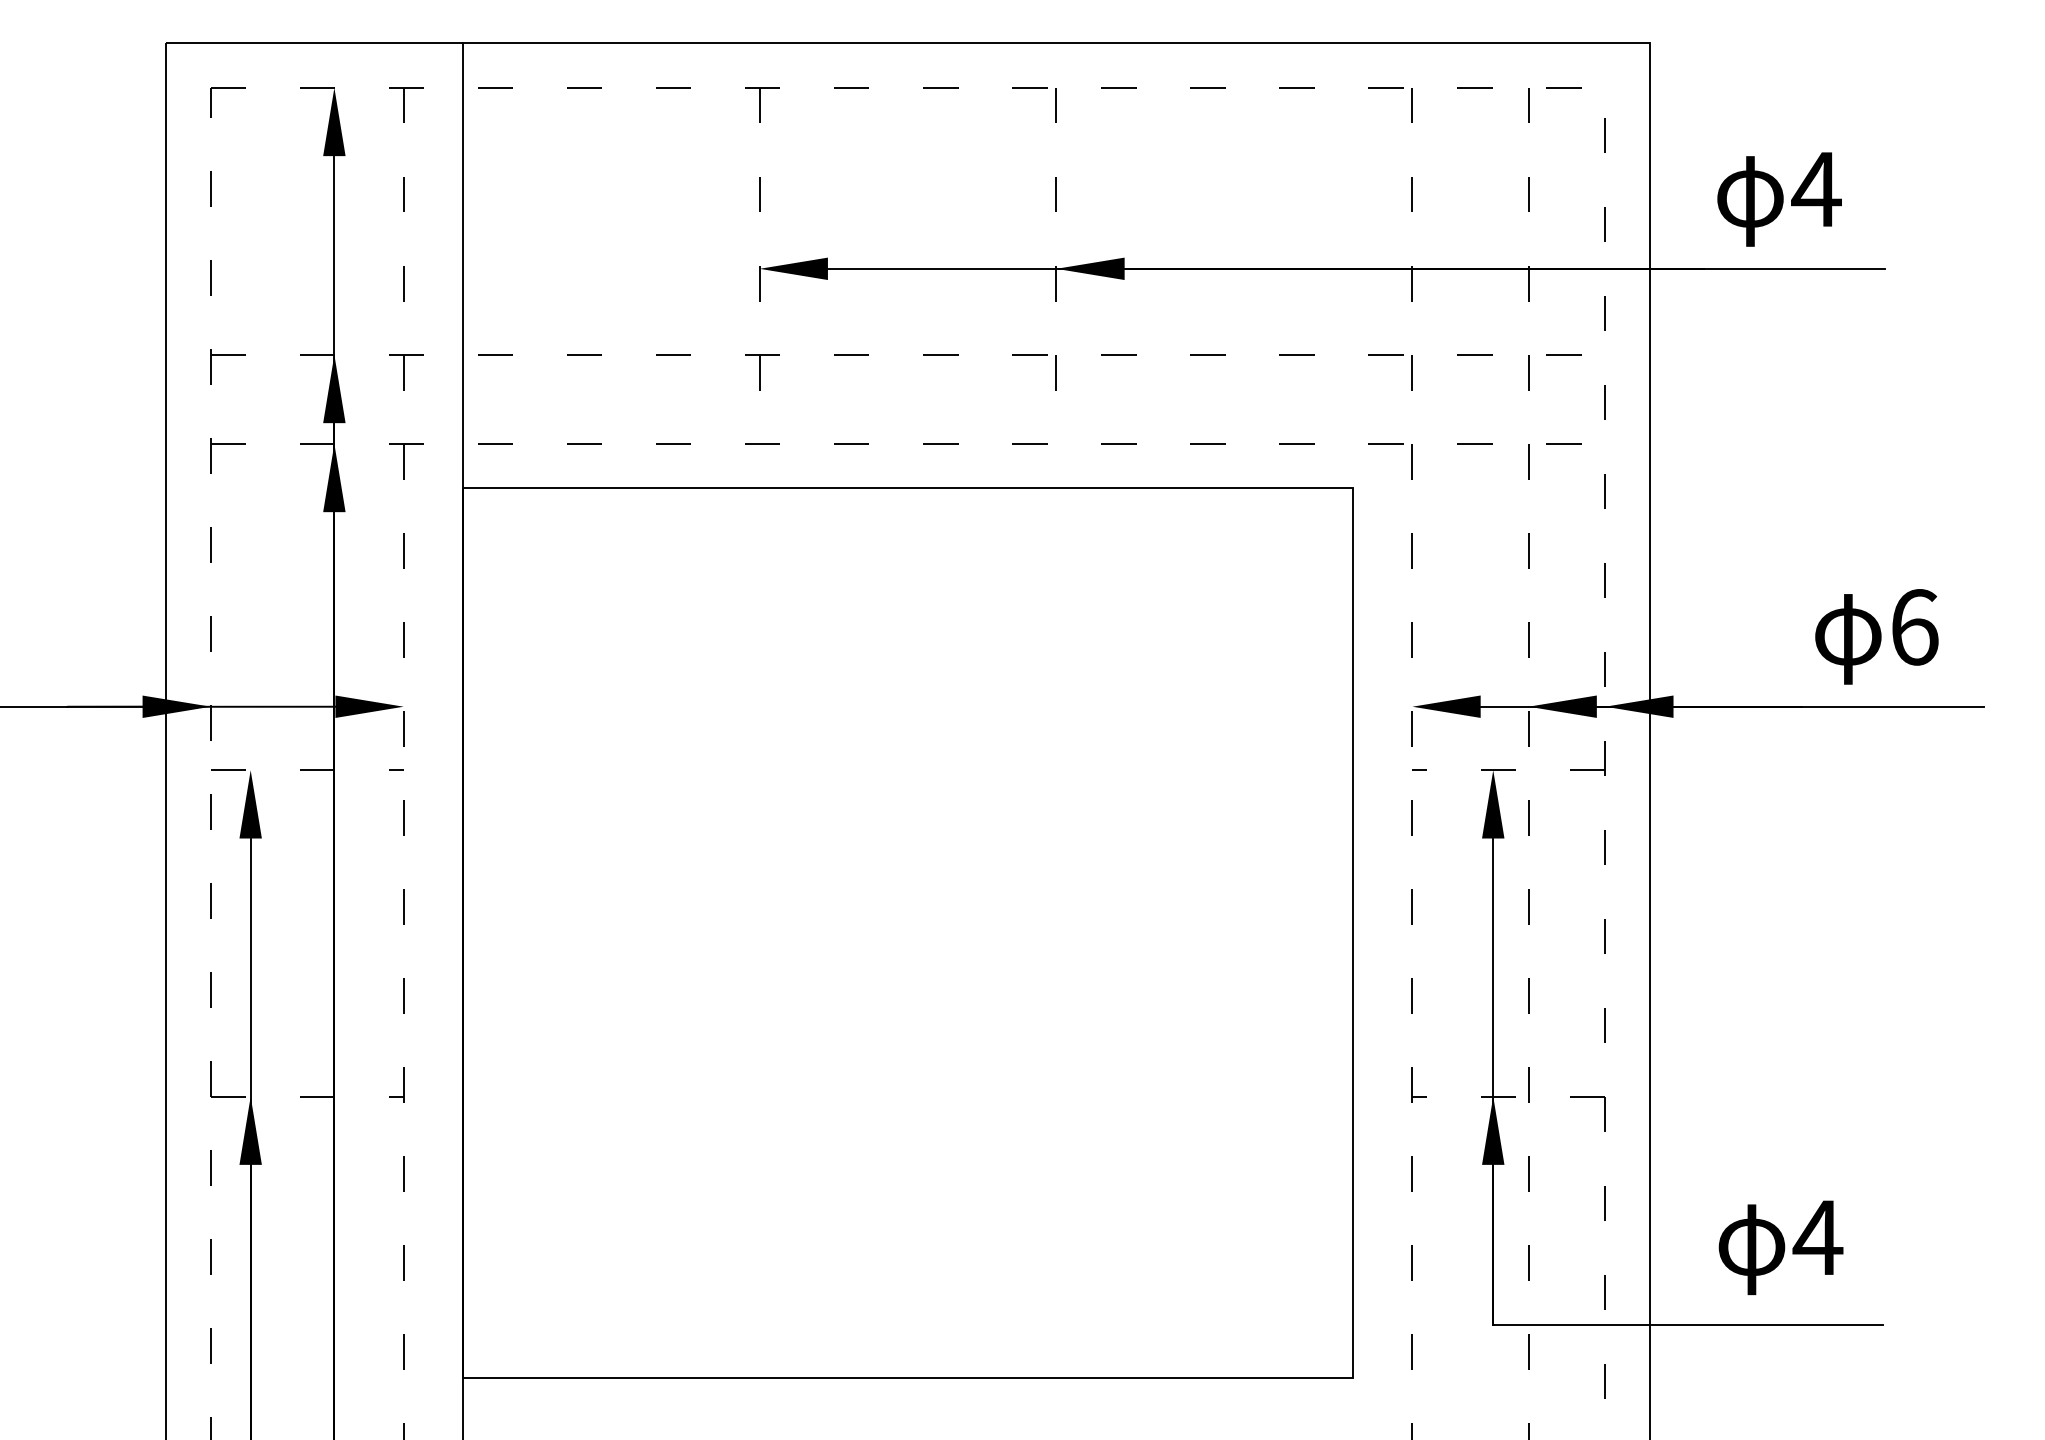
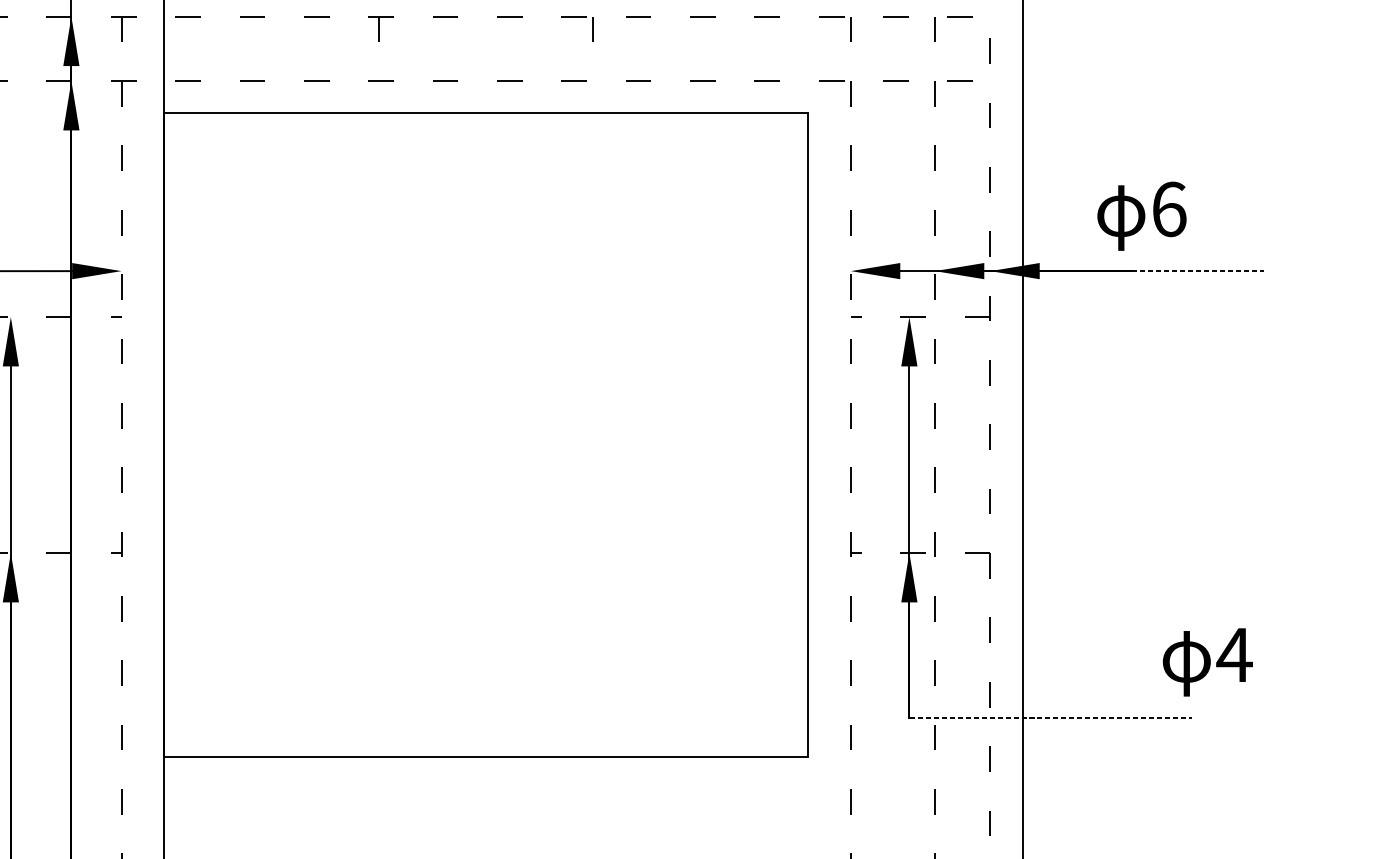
text: (1876, 636) -> (1141, 216), moved
line: (1892, 706) -> (1198, 270), solid -> dashed
text: (1780, 1247) -> (1207, 662), moved
line: (1688, 1325) -> (1050, 718), solid -> dashed

